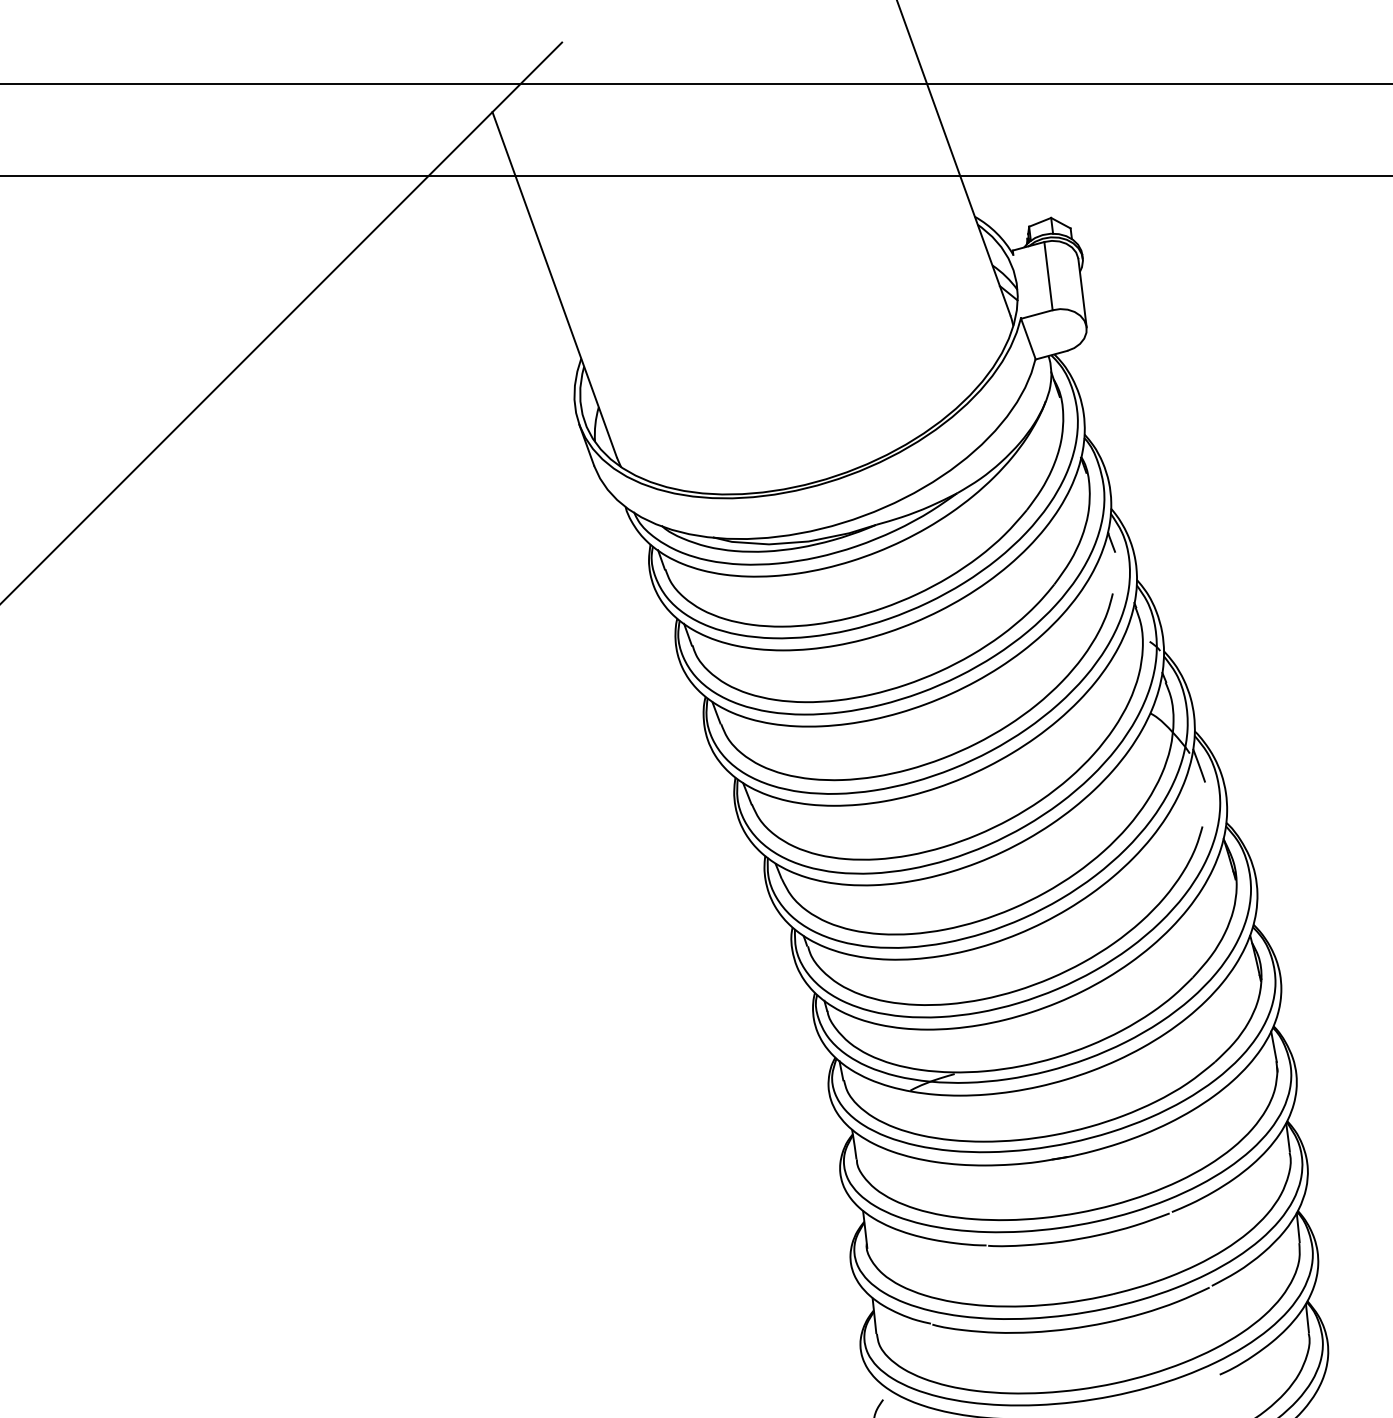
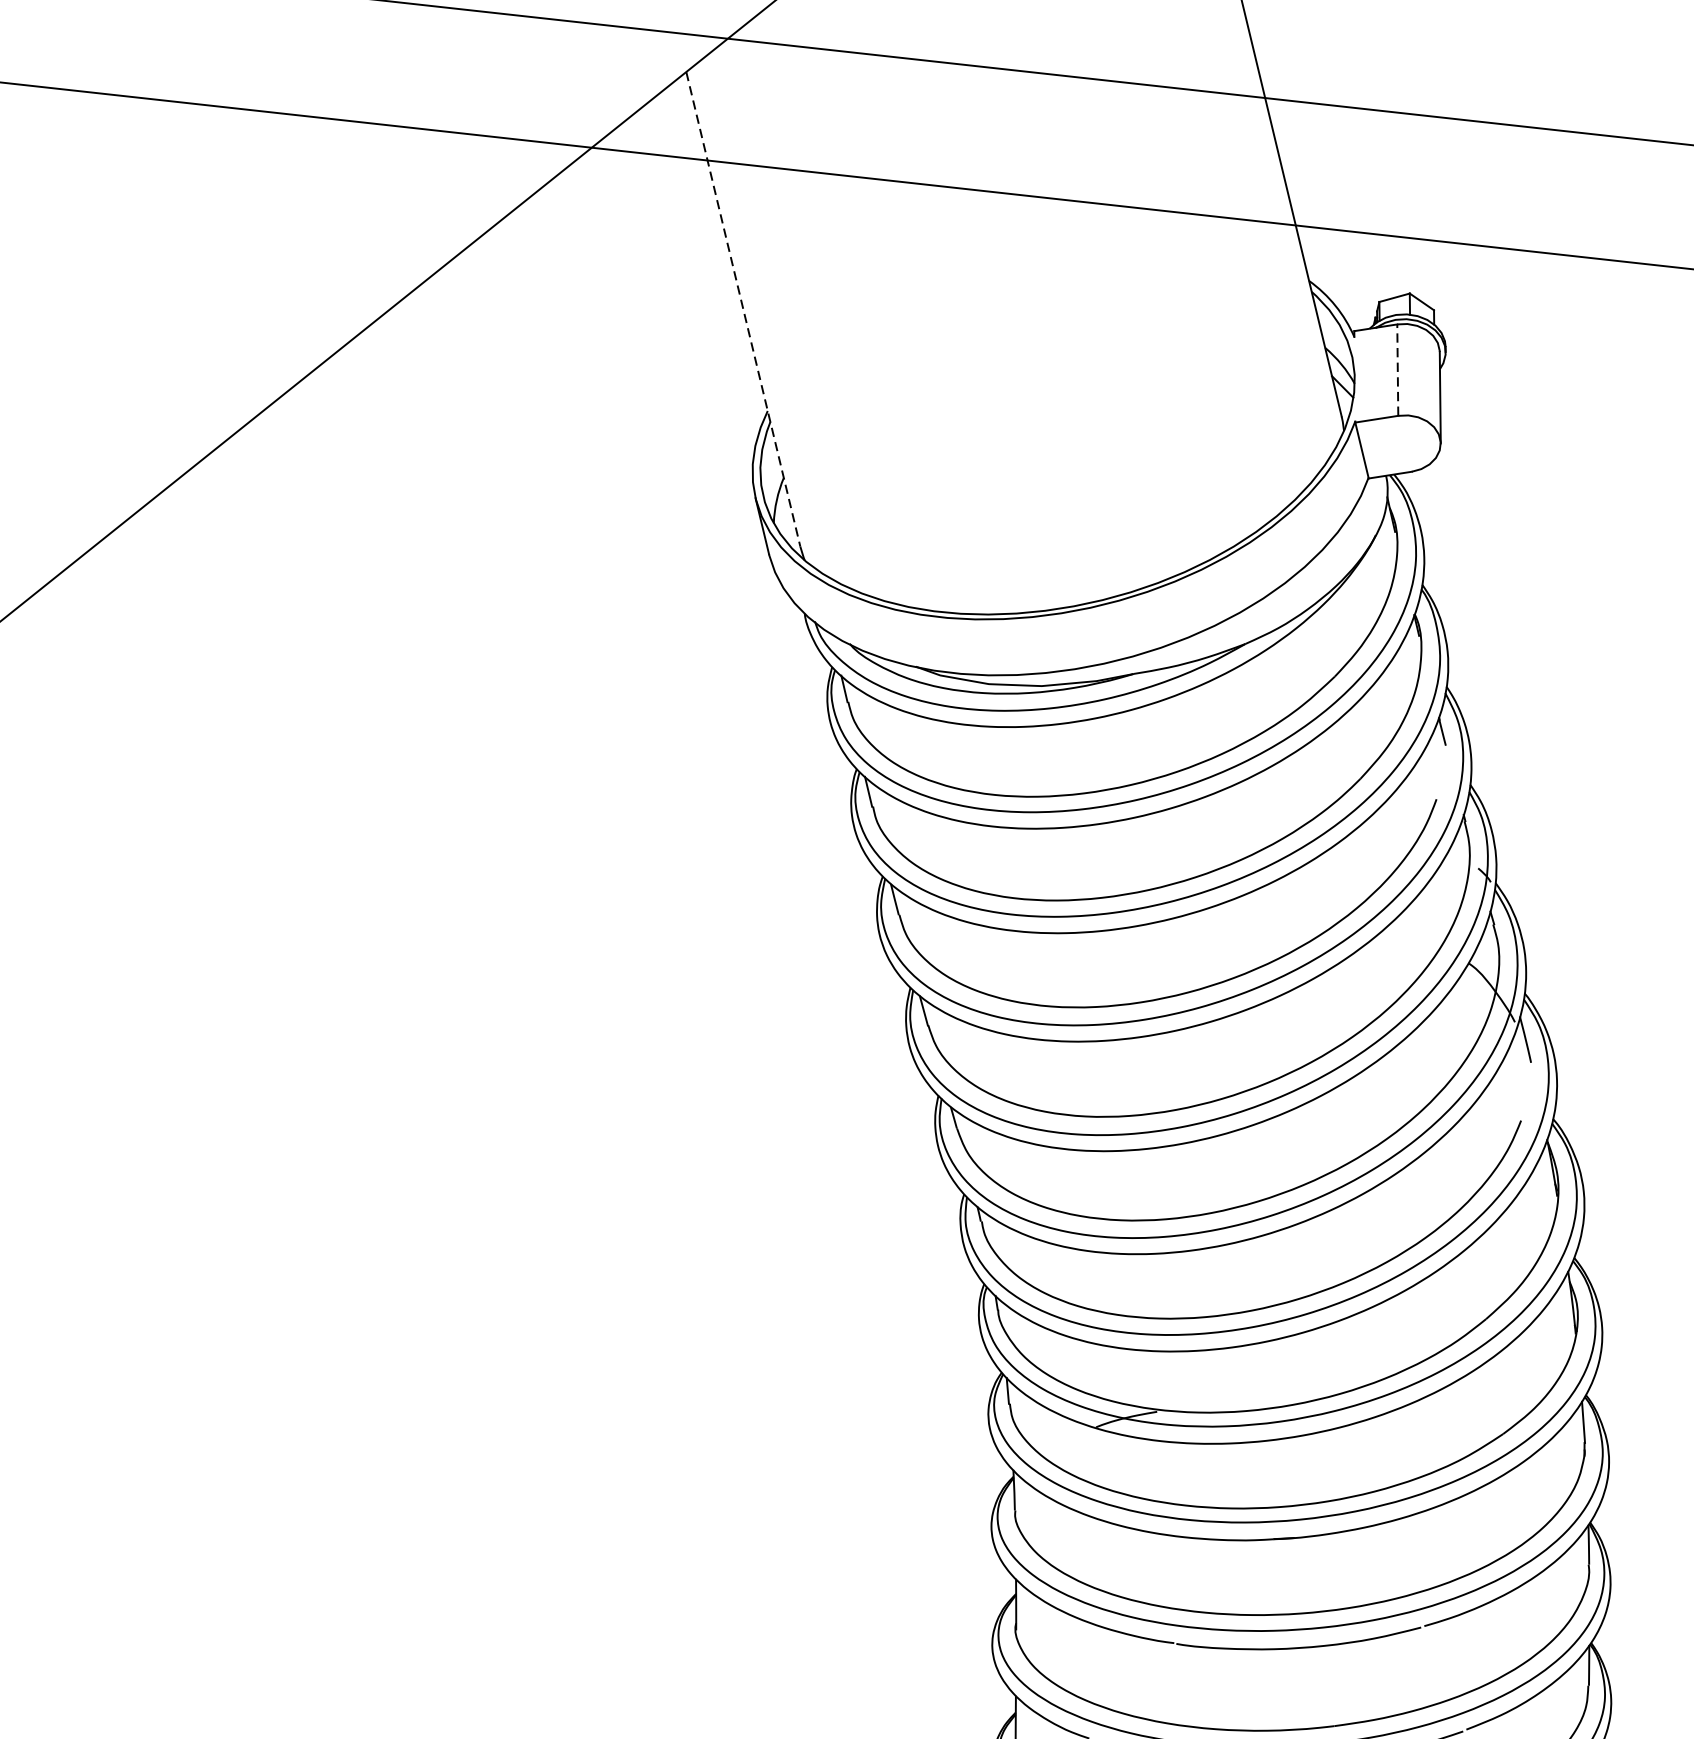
line: (1048, 275) -> (1397, 369), solid -> dashed
line: (554, 285) -> (743, 310), solid -> dashed

